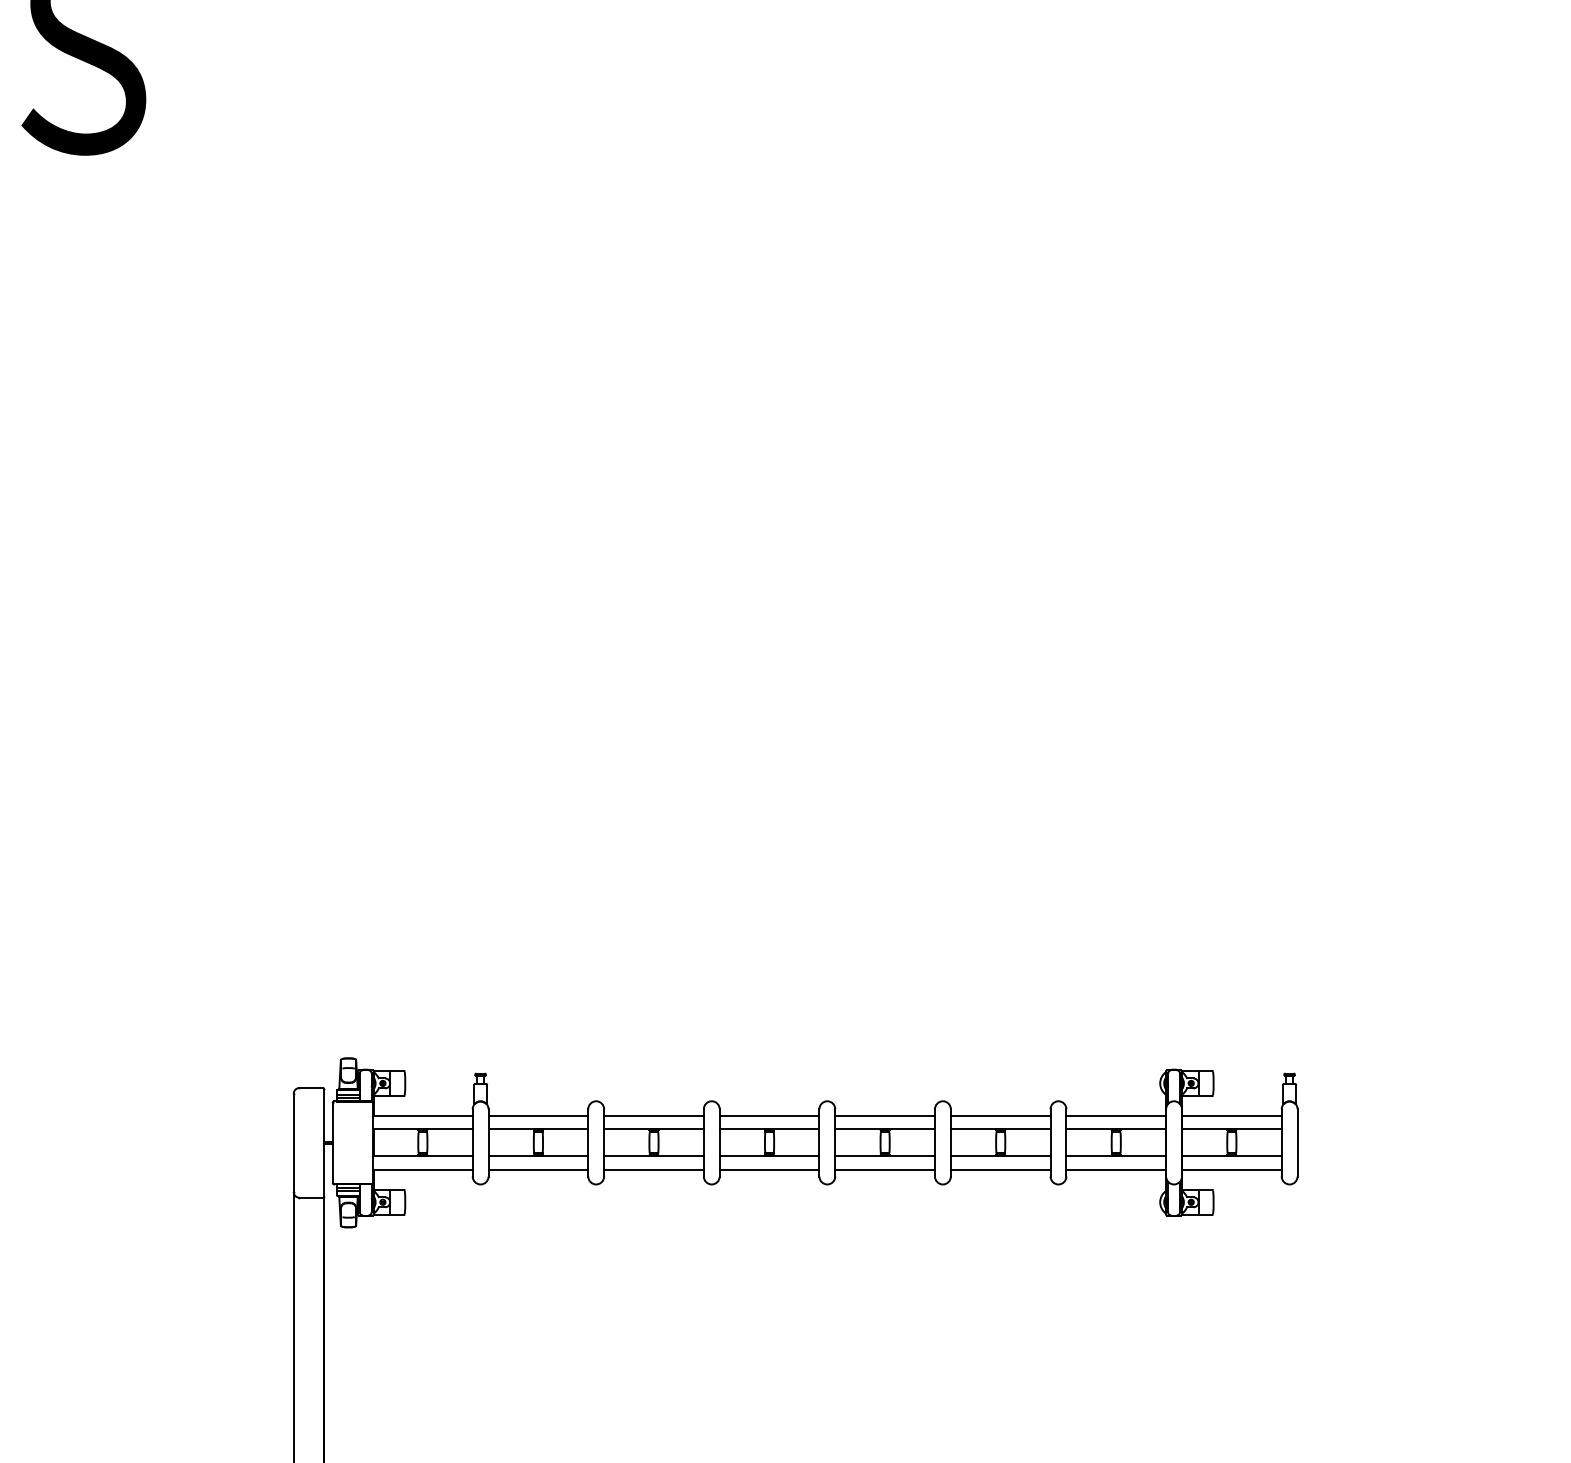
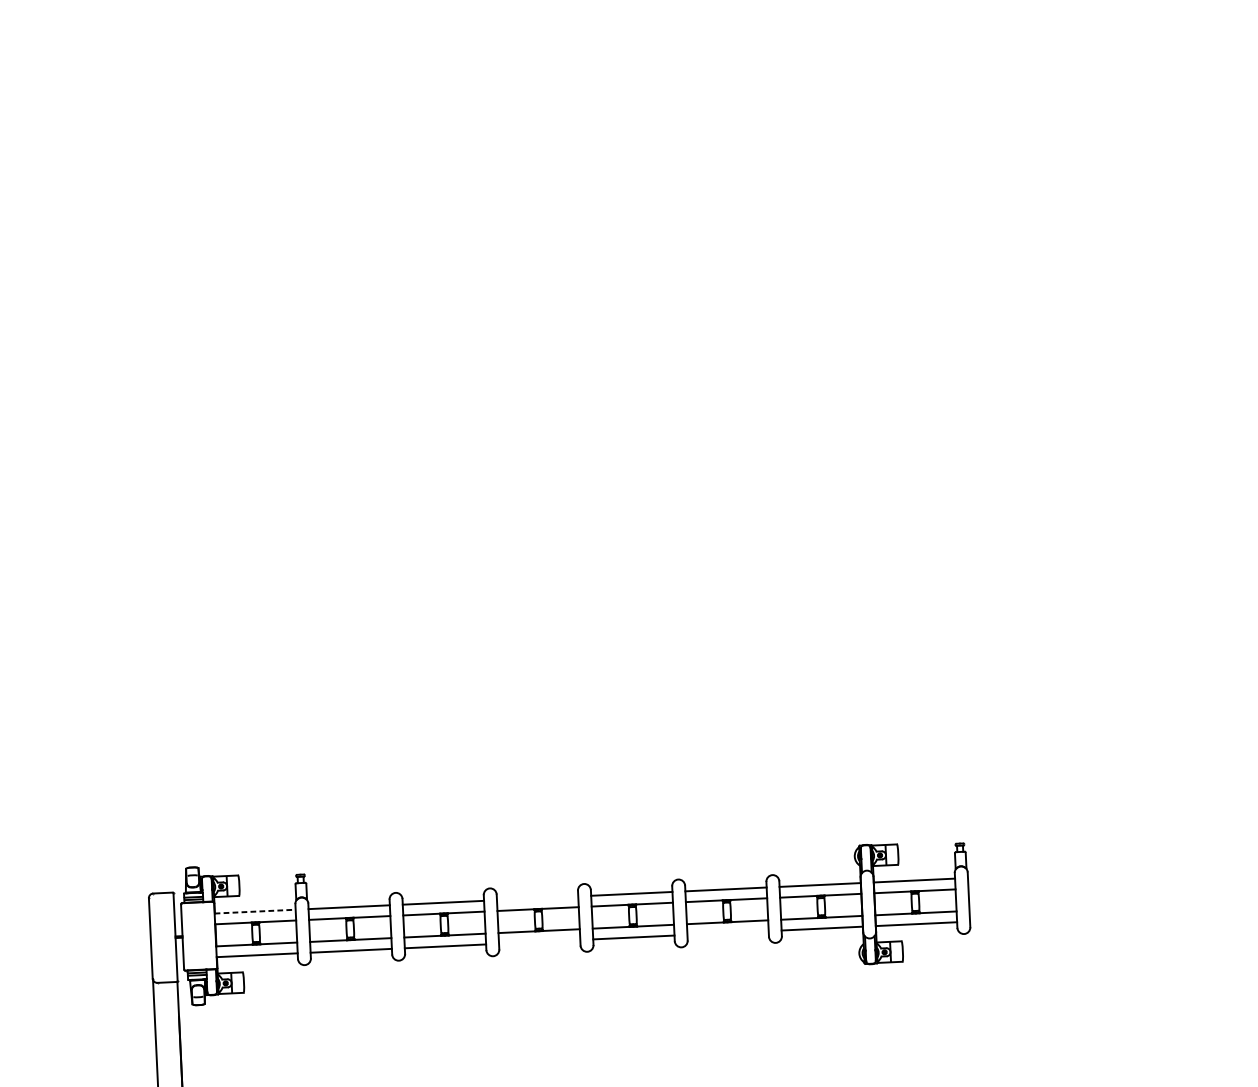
line: (423, 1116) -> (255, 911), solid -> dashed
line: (769, 1116) -> (537, 898), removed
line: (769, 1169) -> (539, 941), removed
line: (1000, 1169) -> (727, 932), removed

